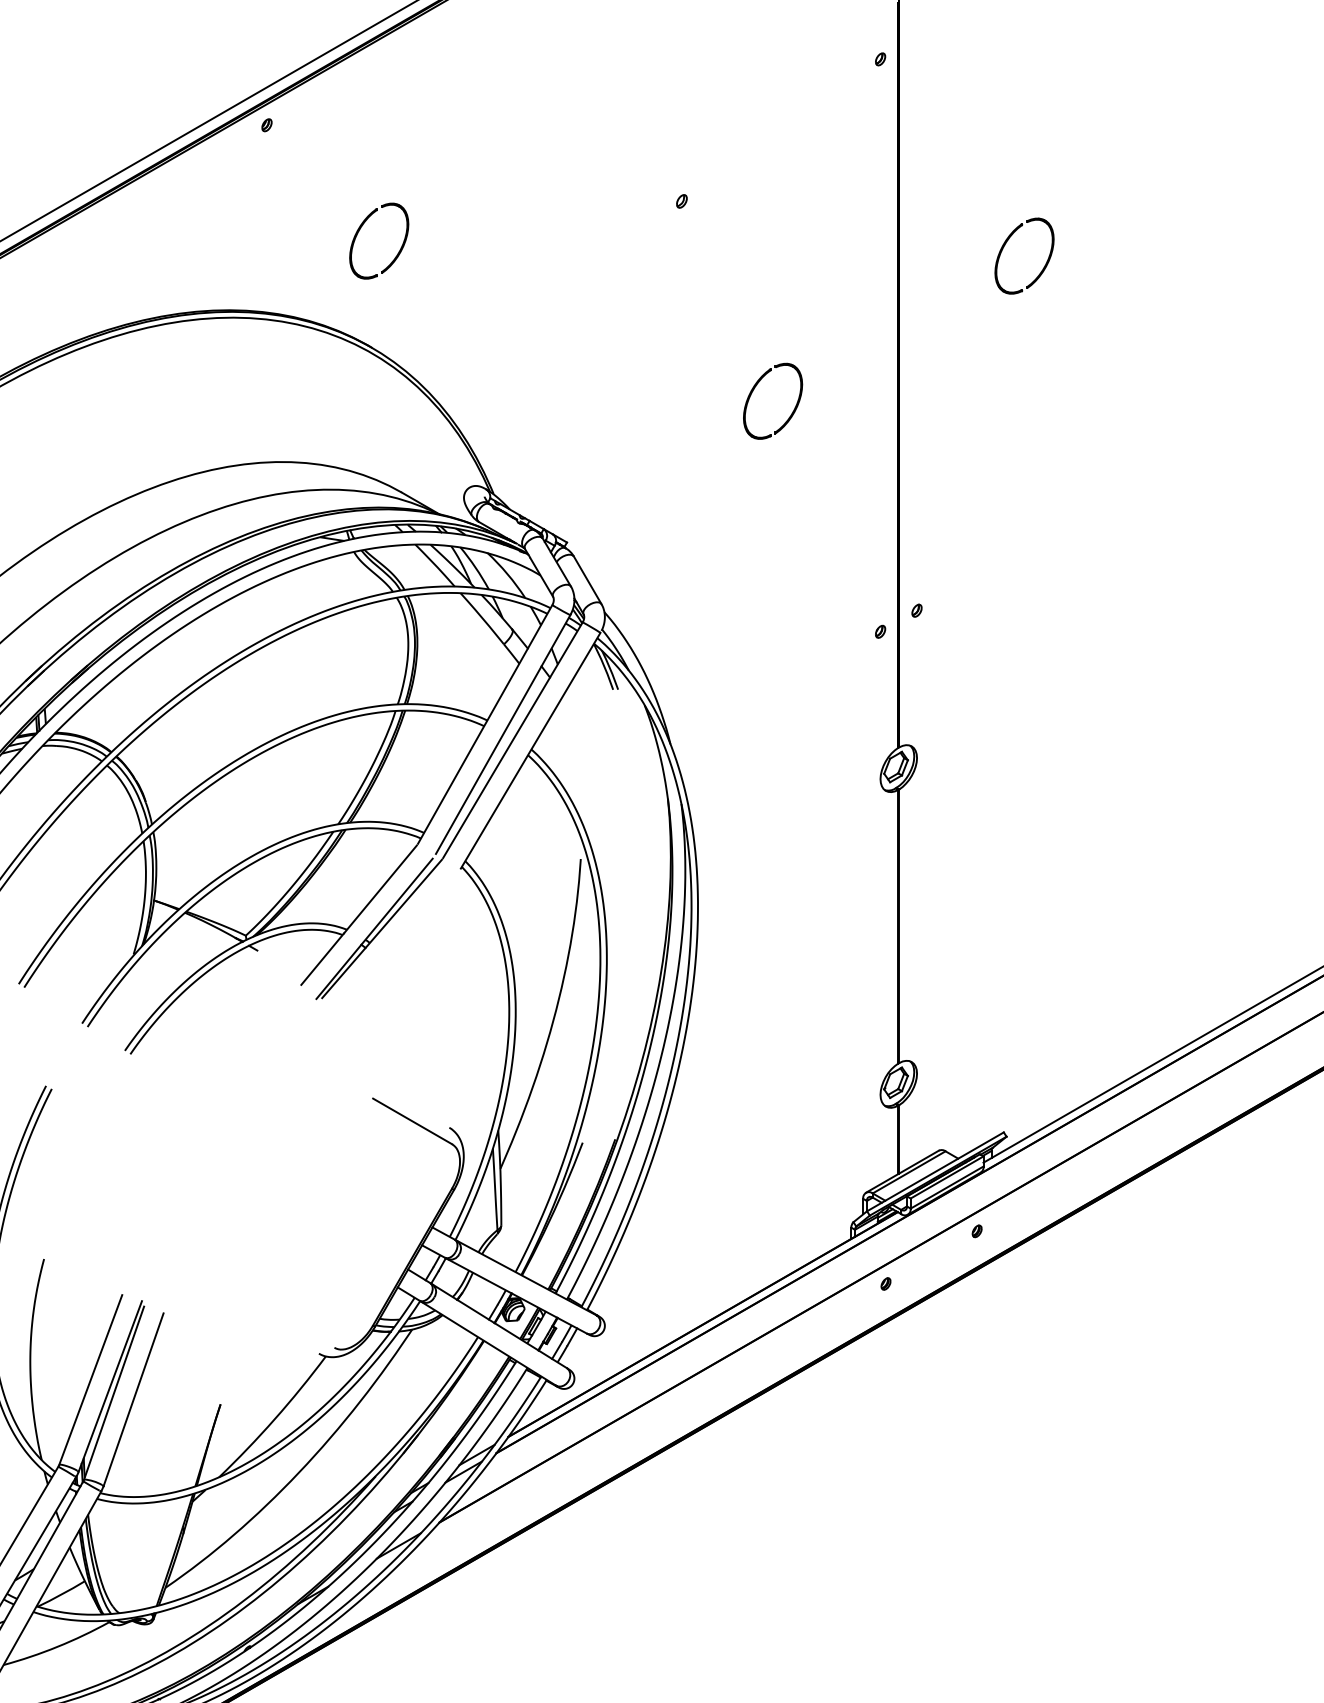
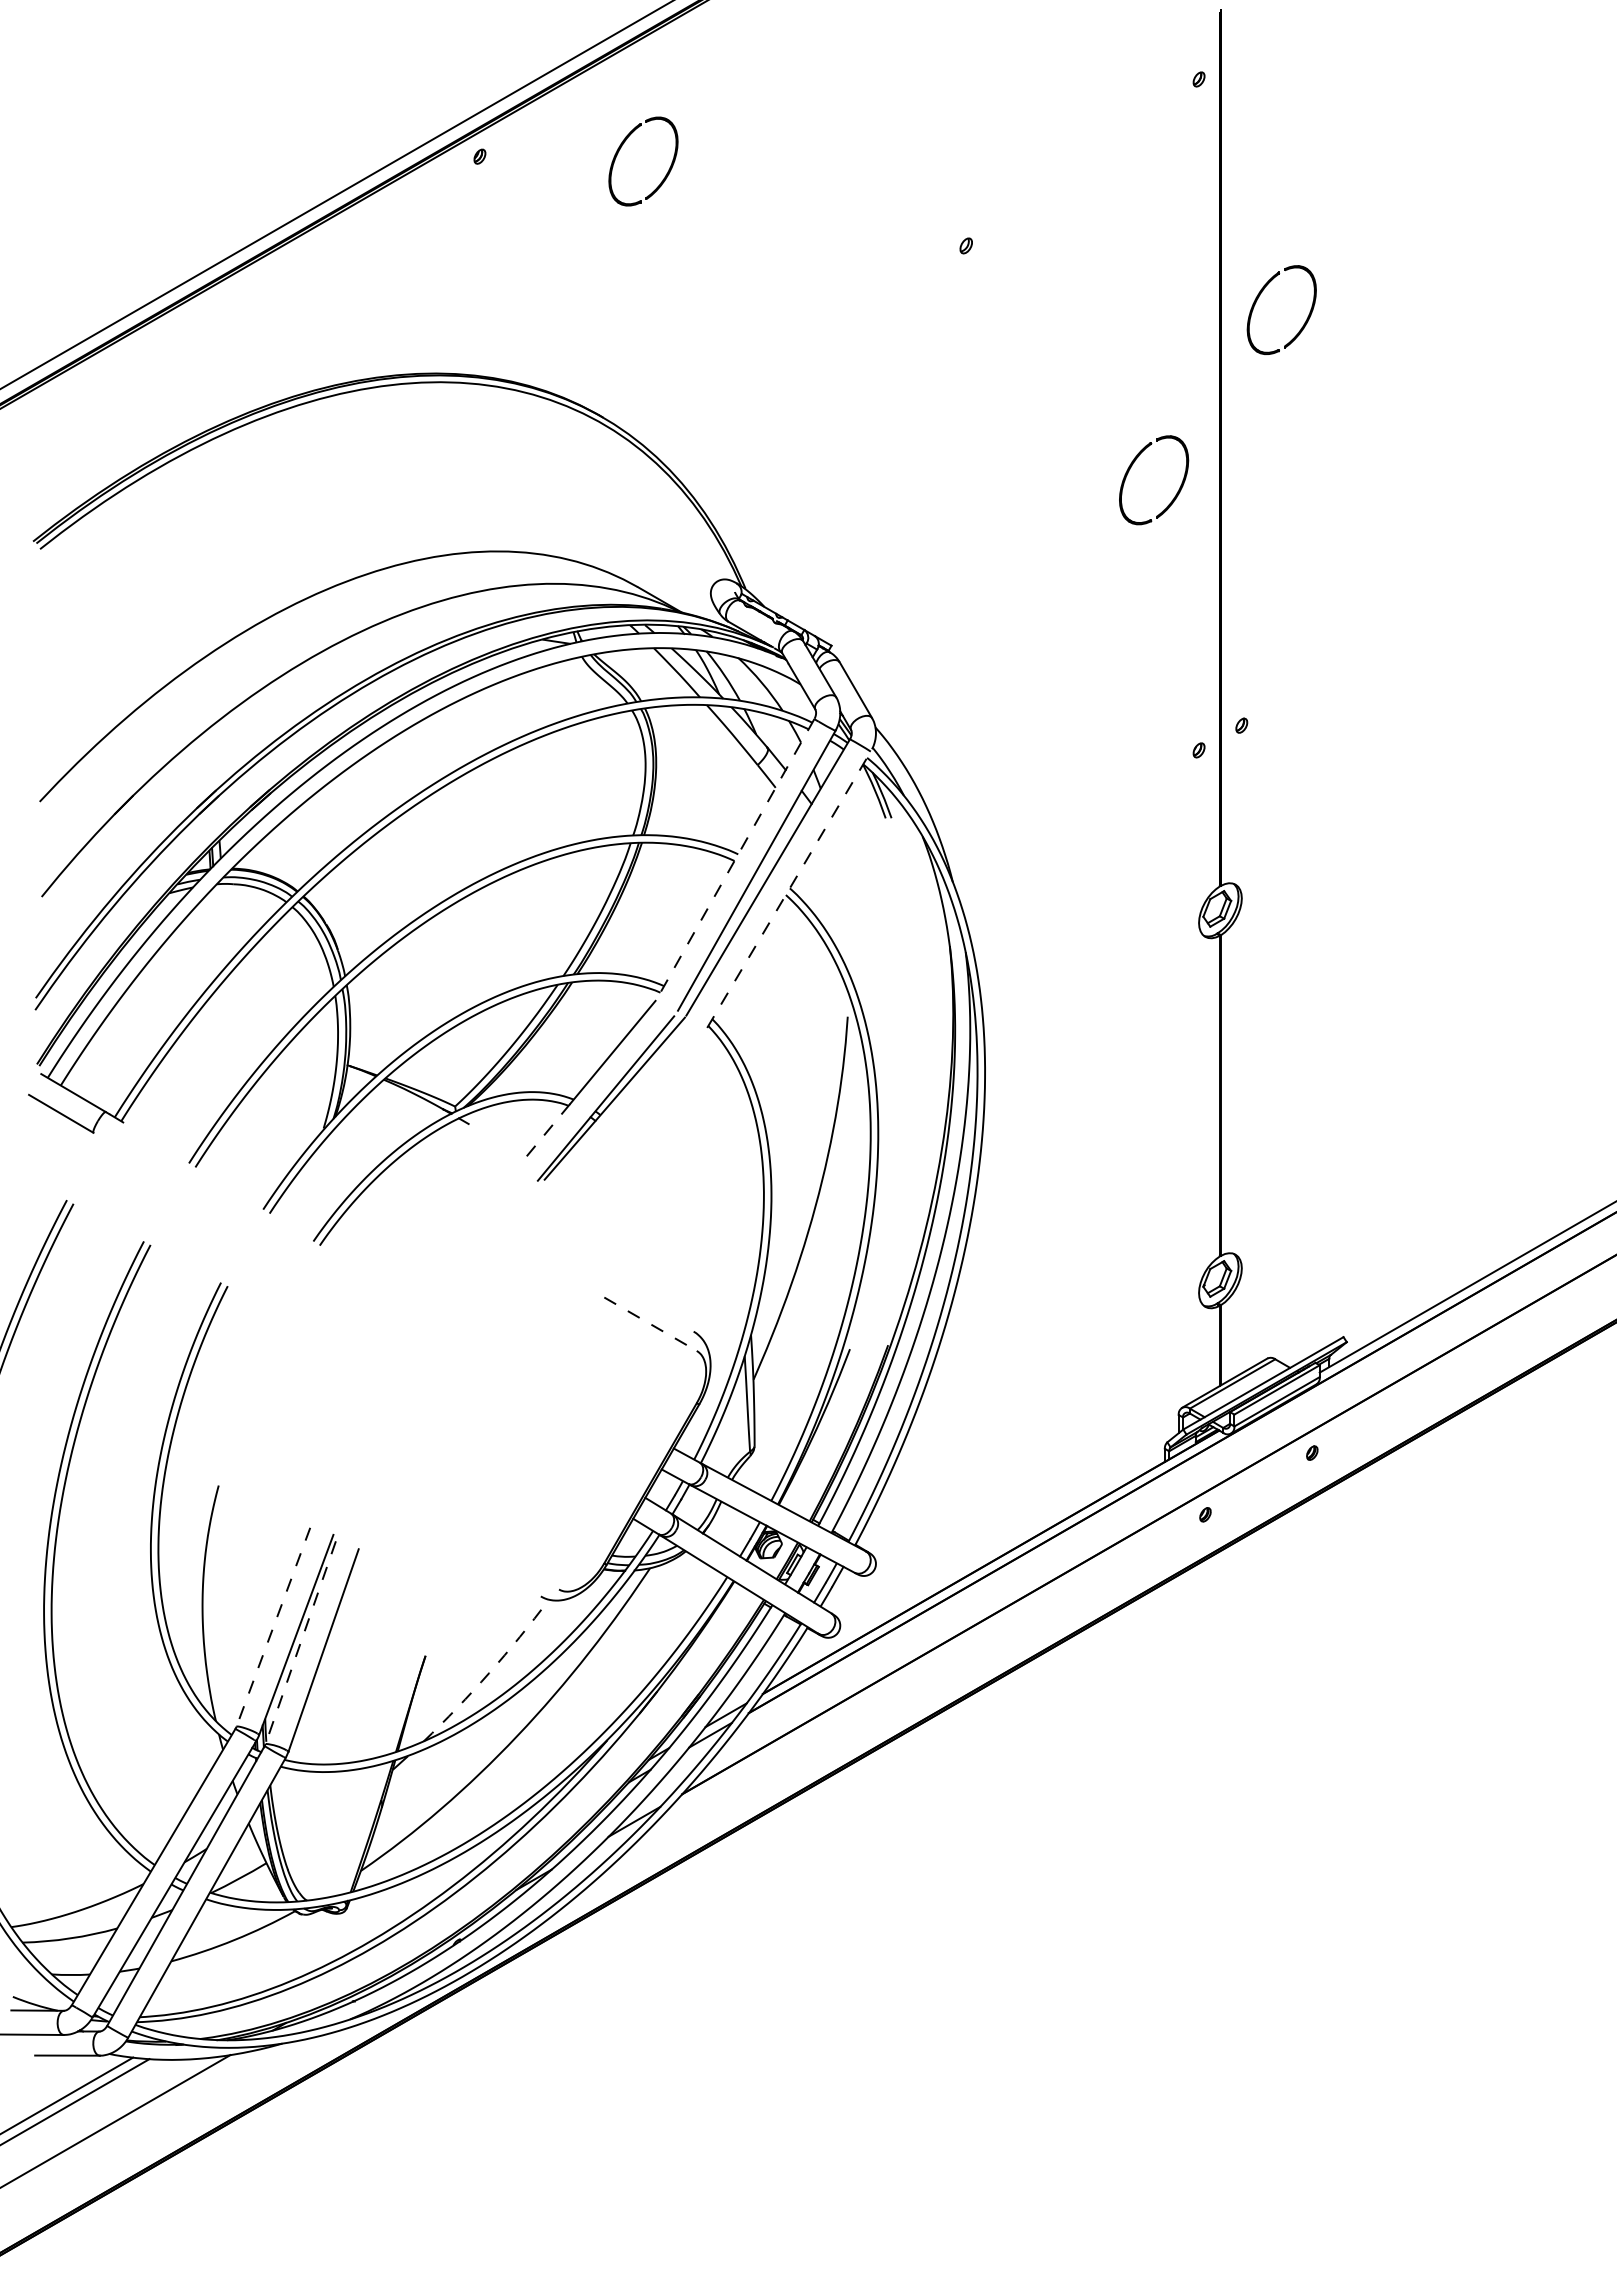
part: (361, 228) -> (622, 146), moved
part: (1005, 245) -> (1259, 297), moved
part: (791, 413) -> (1175, 494), moved
line: (485, 724) -> (735, 858), solid -> dashed
line: (531, 750) -> (789, 889), solid -> dashed
line: (322, 959) -> (544, 1134), solid -> dashed
line: (412, 1121) -> (650, 1324), solid -> dashed
line: (90, 1380) -> (273, 1627), solid -> dashed
line: (113, 1393) -> (300, 1643), solid -> dashed
arc: (275, 1419) -> (489, 1673), solid -> dashed

